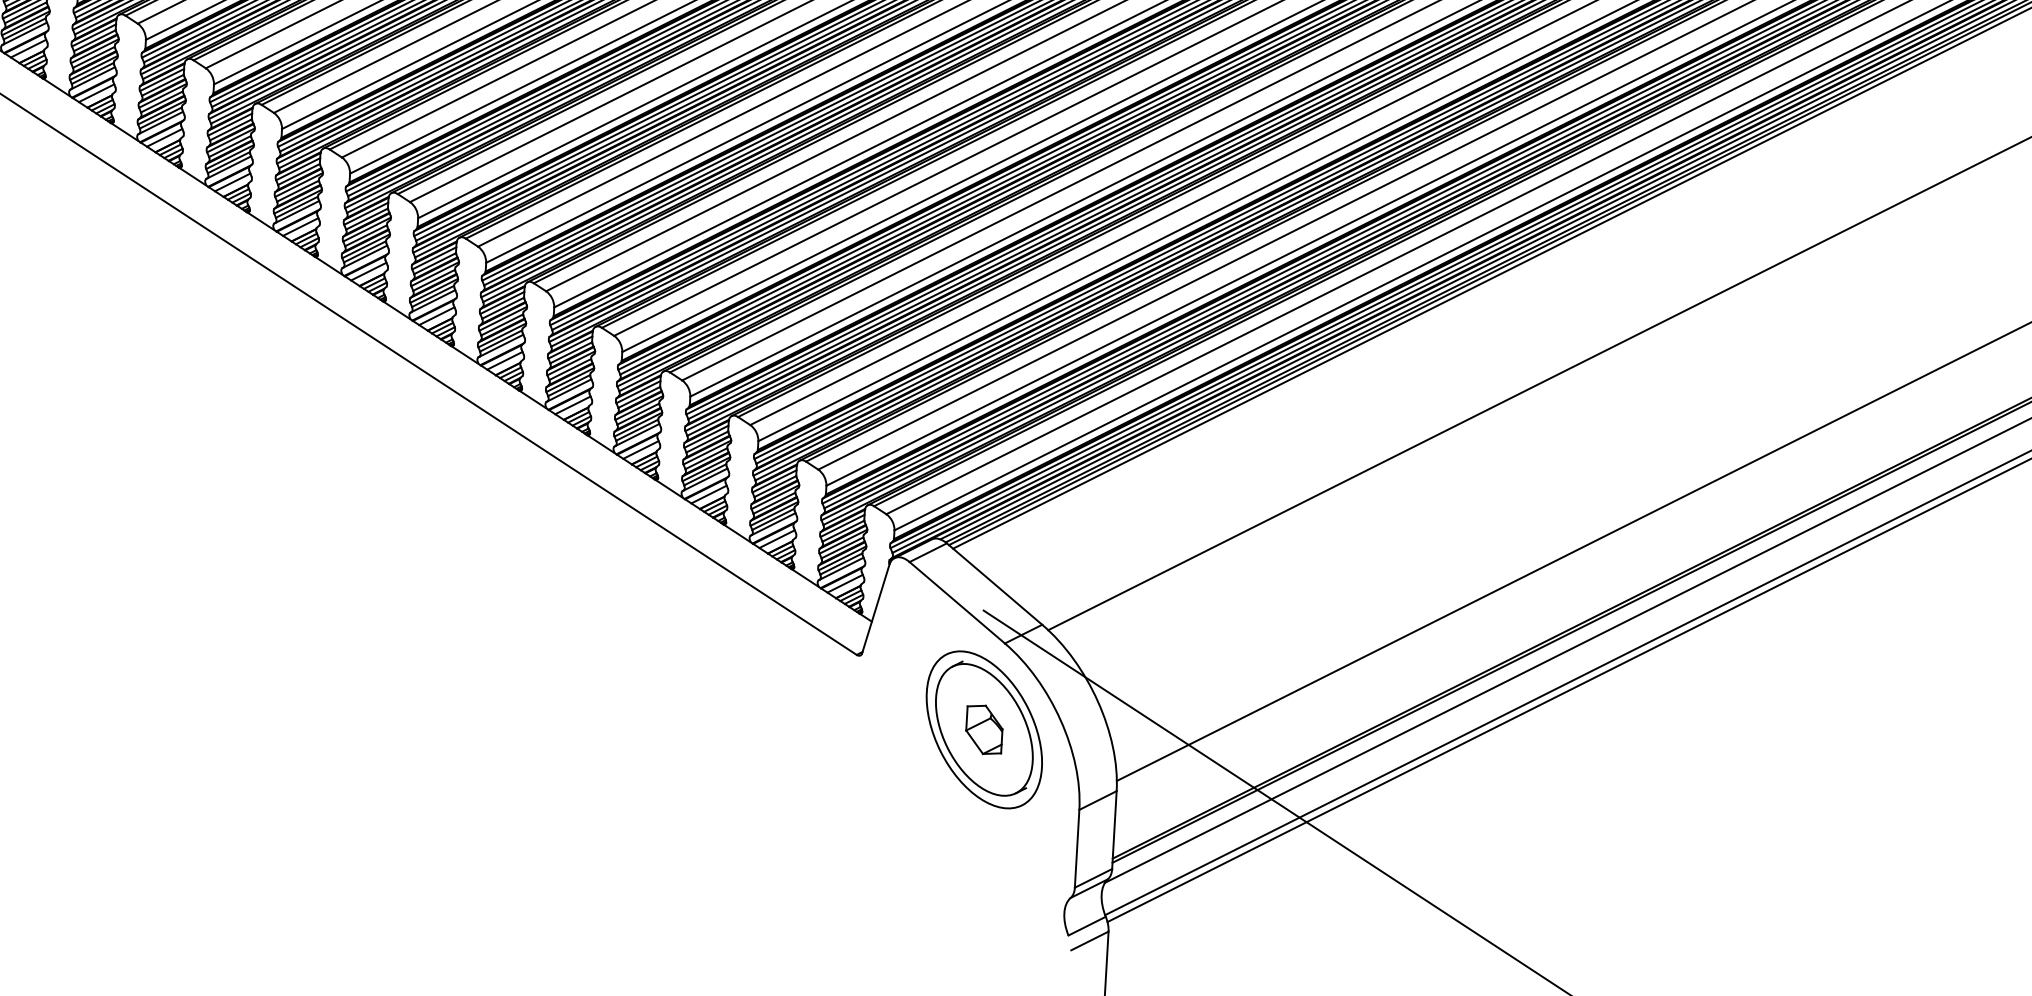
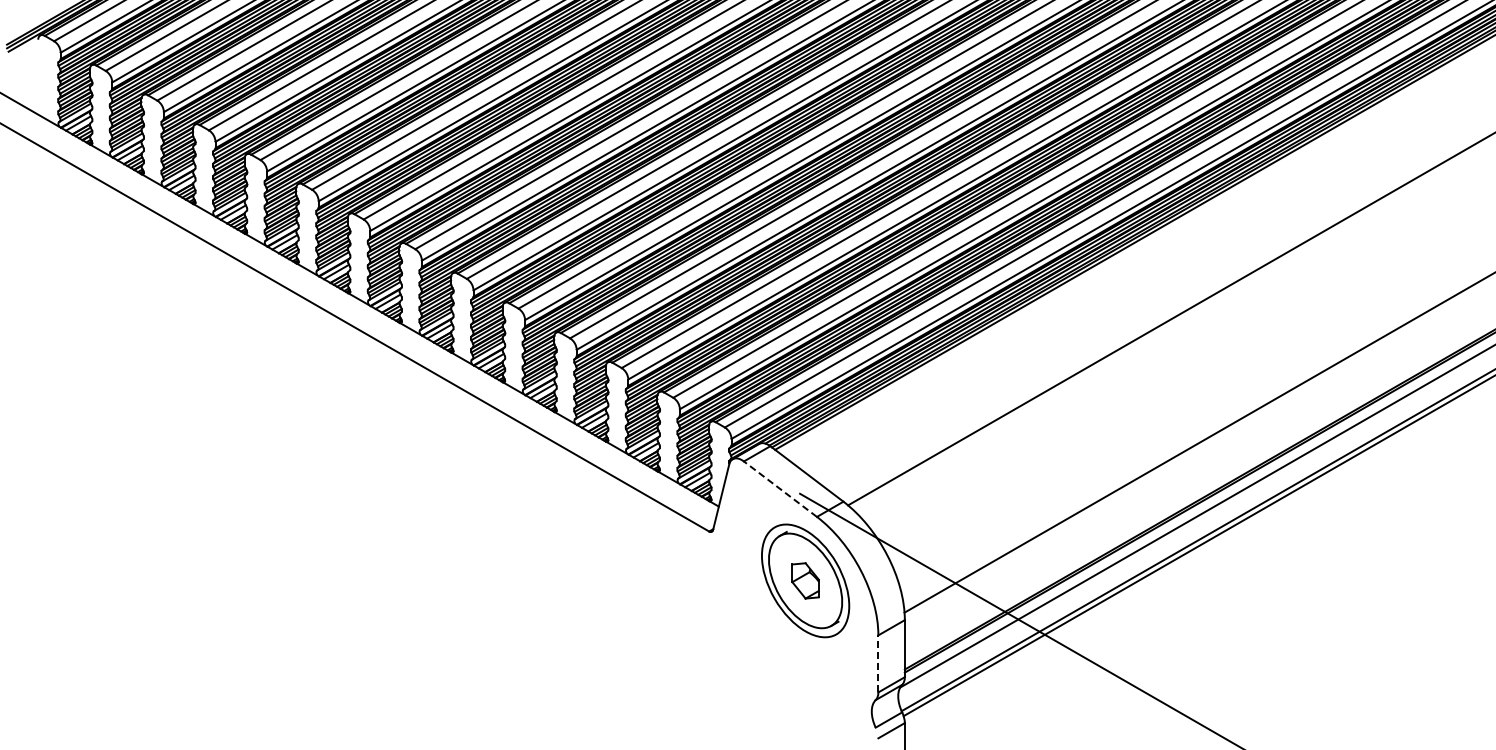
line: (957, 603) -> (780, 489), solid -> dashed
line: (1077, 848) -> (878, 663), solid -> dashed

